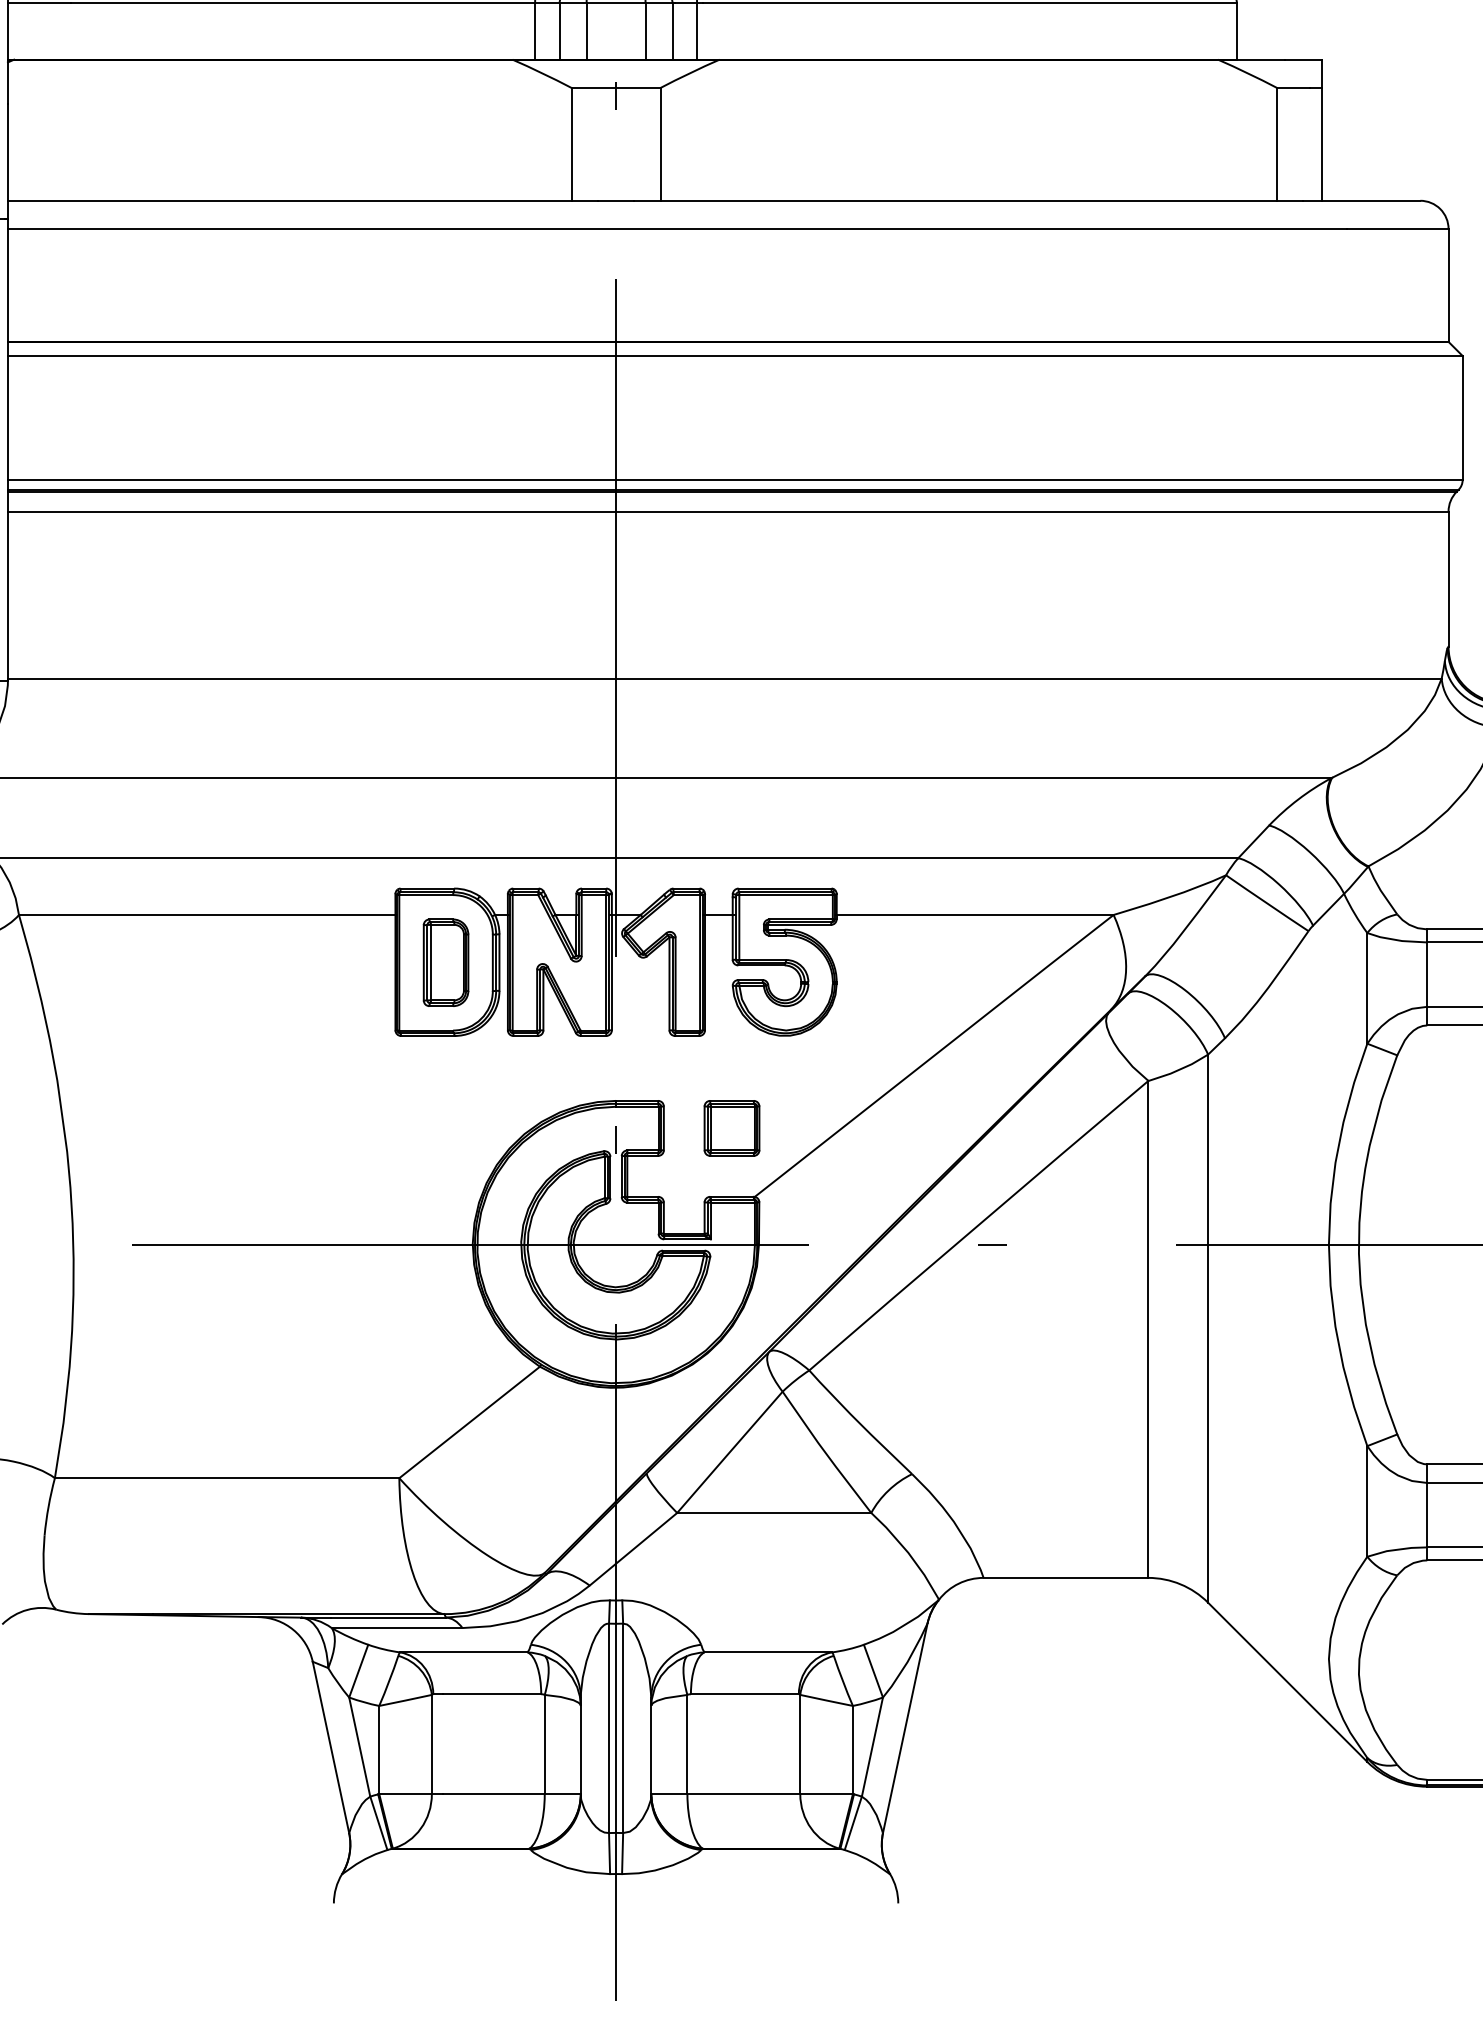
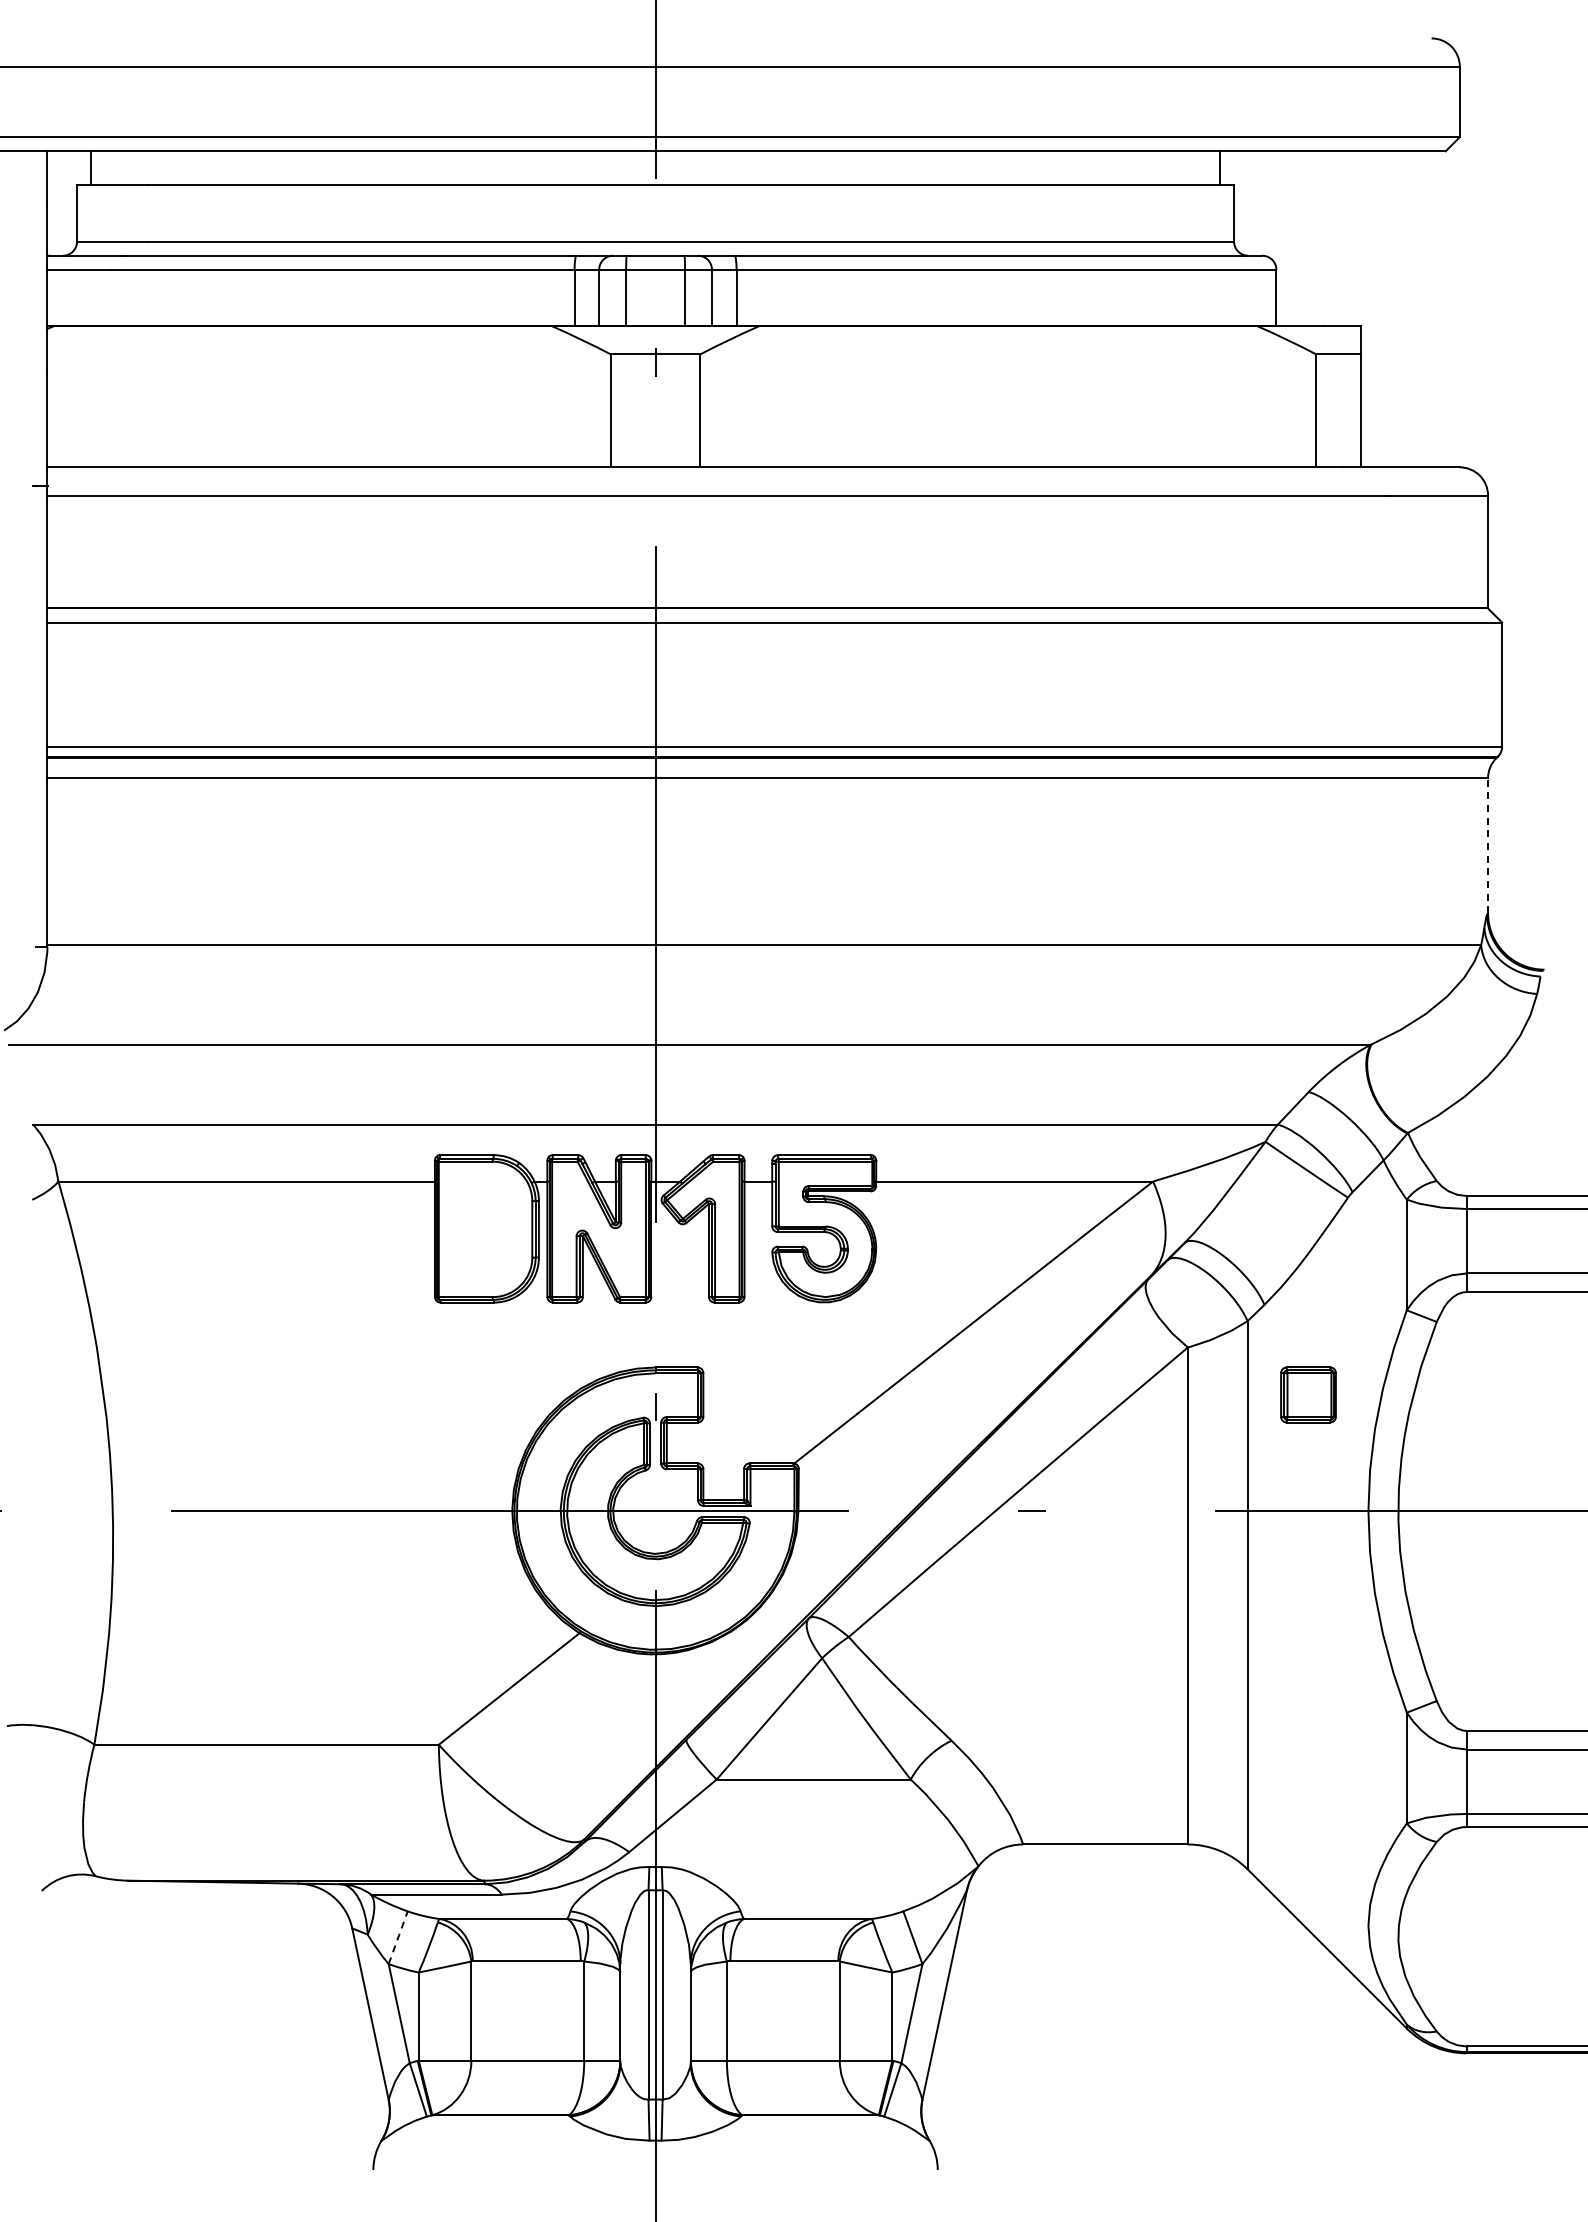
line: (1449, 578) -> (1488, 845), solid -> dashed
part: (446, 962) -> (485, 1229), removed
part: (732, 1127) -> (1308, 1394), moved
line: (359, 1670) -> (398, 1937), solid -> dashed

